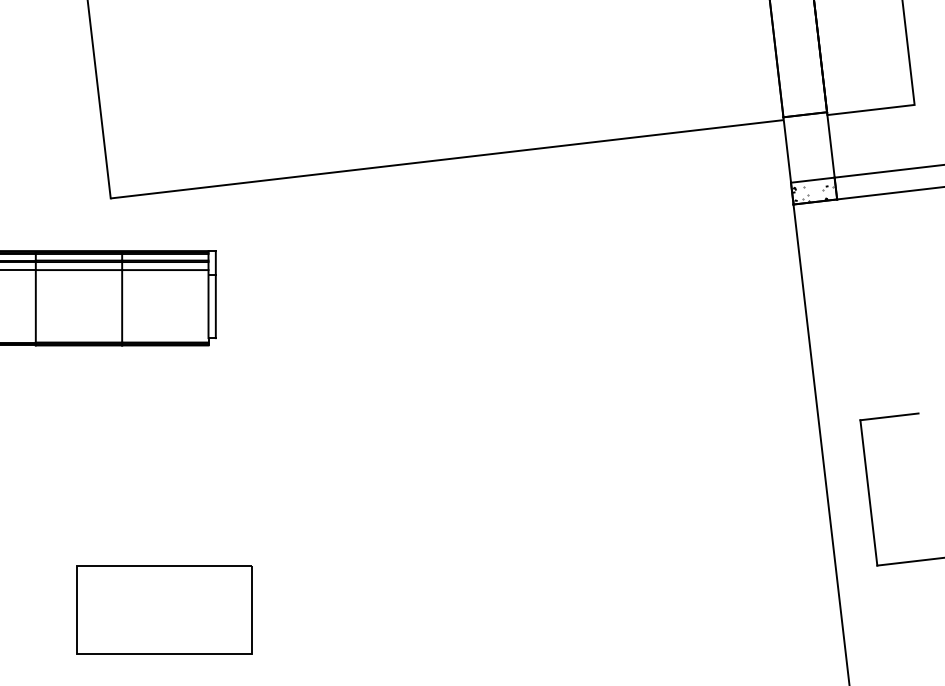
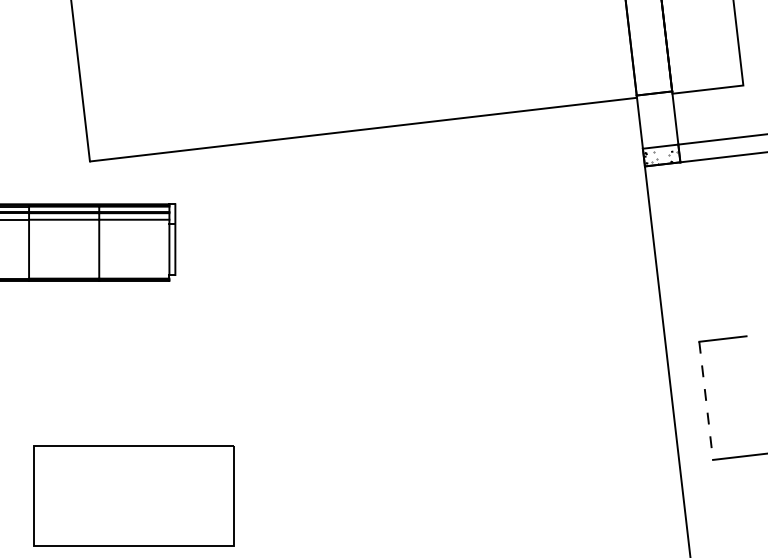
line: (869, 493) -> (706, 401), solid -> dashed
part: (164, 609) -> (133, 495), size x1.4

